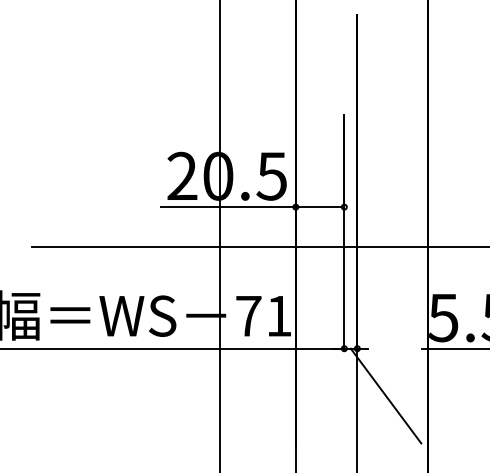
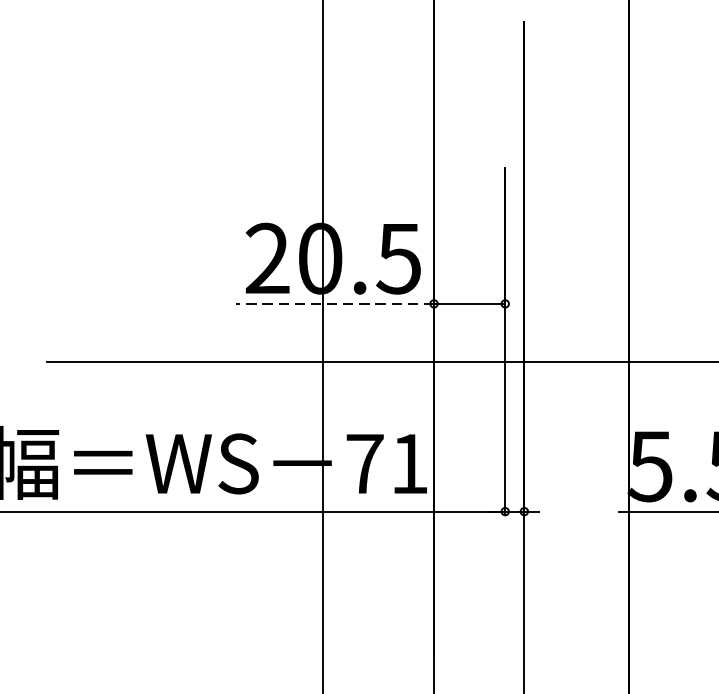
line: (227, 207) -> (333, 304), solid -> dashed
line: (385, 395) -> (565, 580), removed

